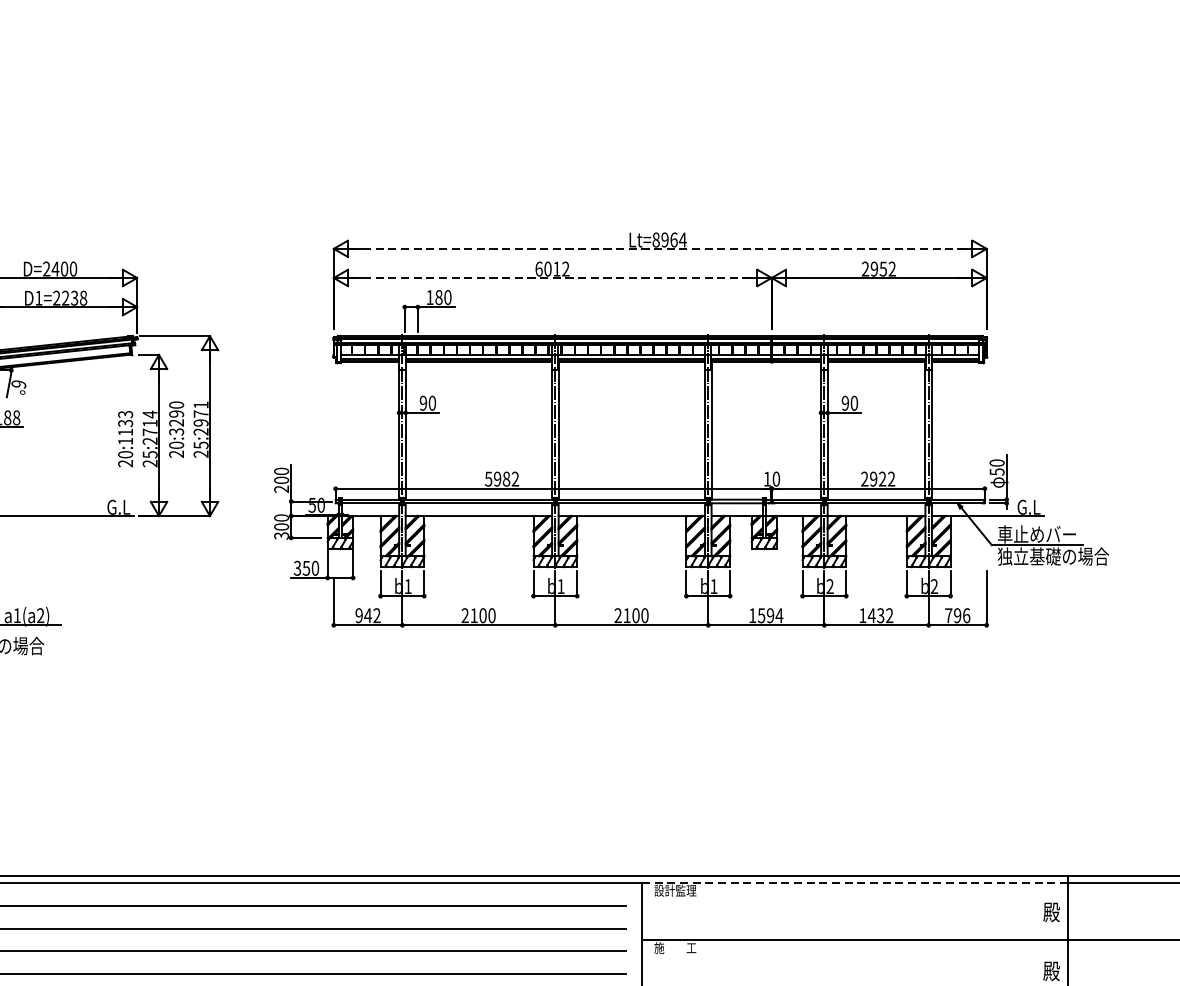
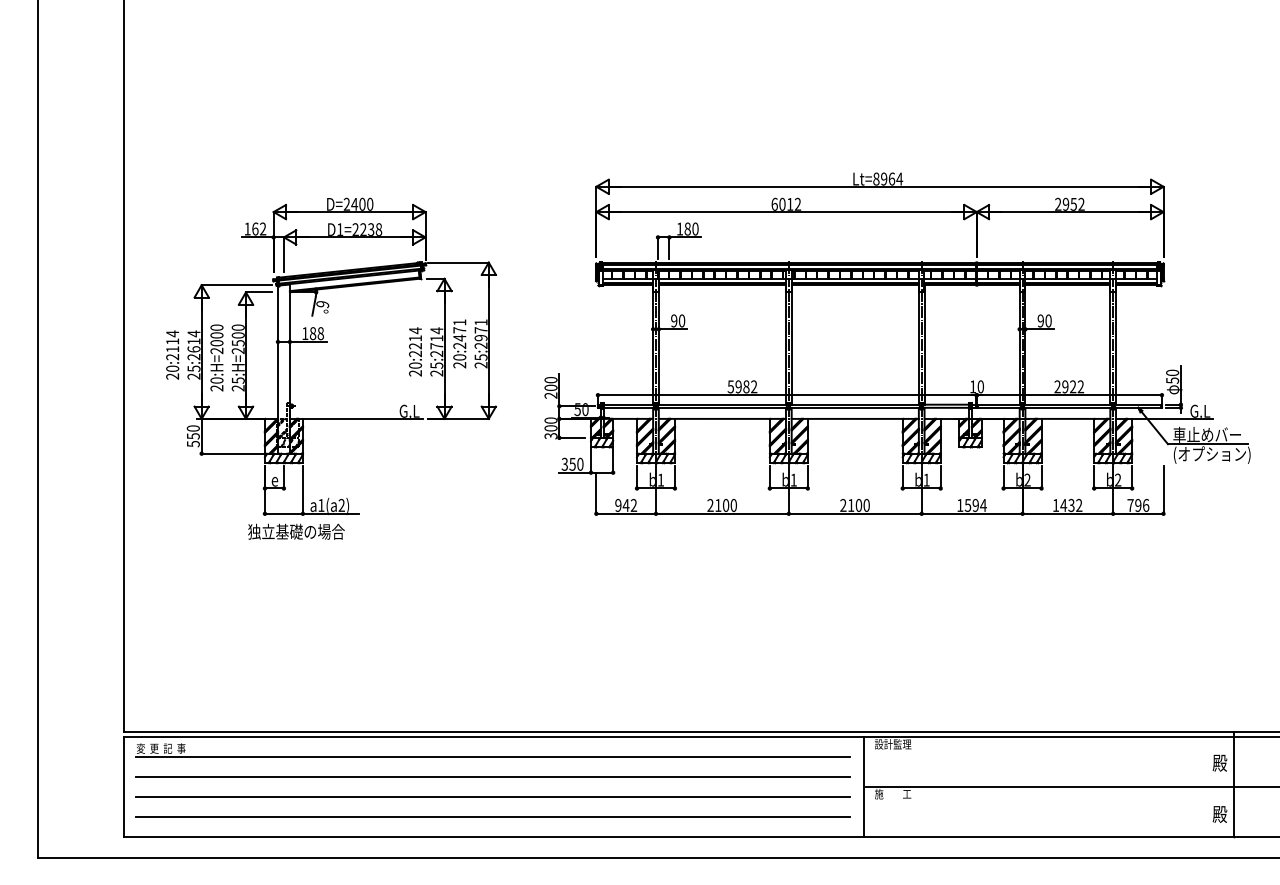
line: (660, 248) -> (880, 186), dashed -> solid
line: (552, 278) -> (786, 212), dashed -> solid
text: (176, 418) -> (459, 334), 20:3290 -> 20:2471
text: (125, 428) -> (415, 342), 20:1133 -> 20:2214
text: (1053, 557) -> (1221, 454), 独立基礎の場合 -> (オプション)
line: (854, 882) -> (1048, 737), dashed -> solid

